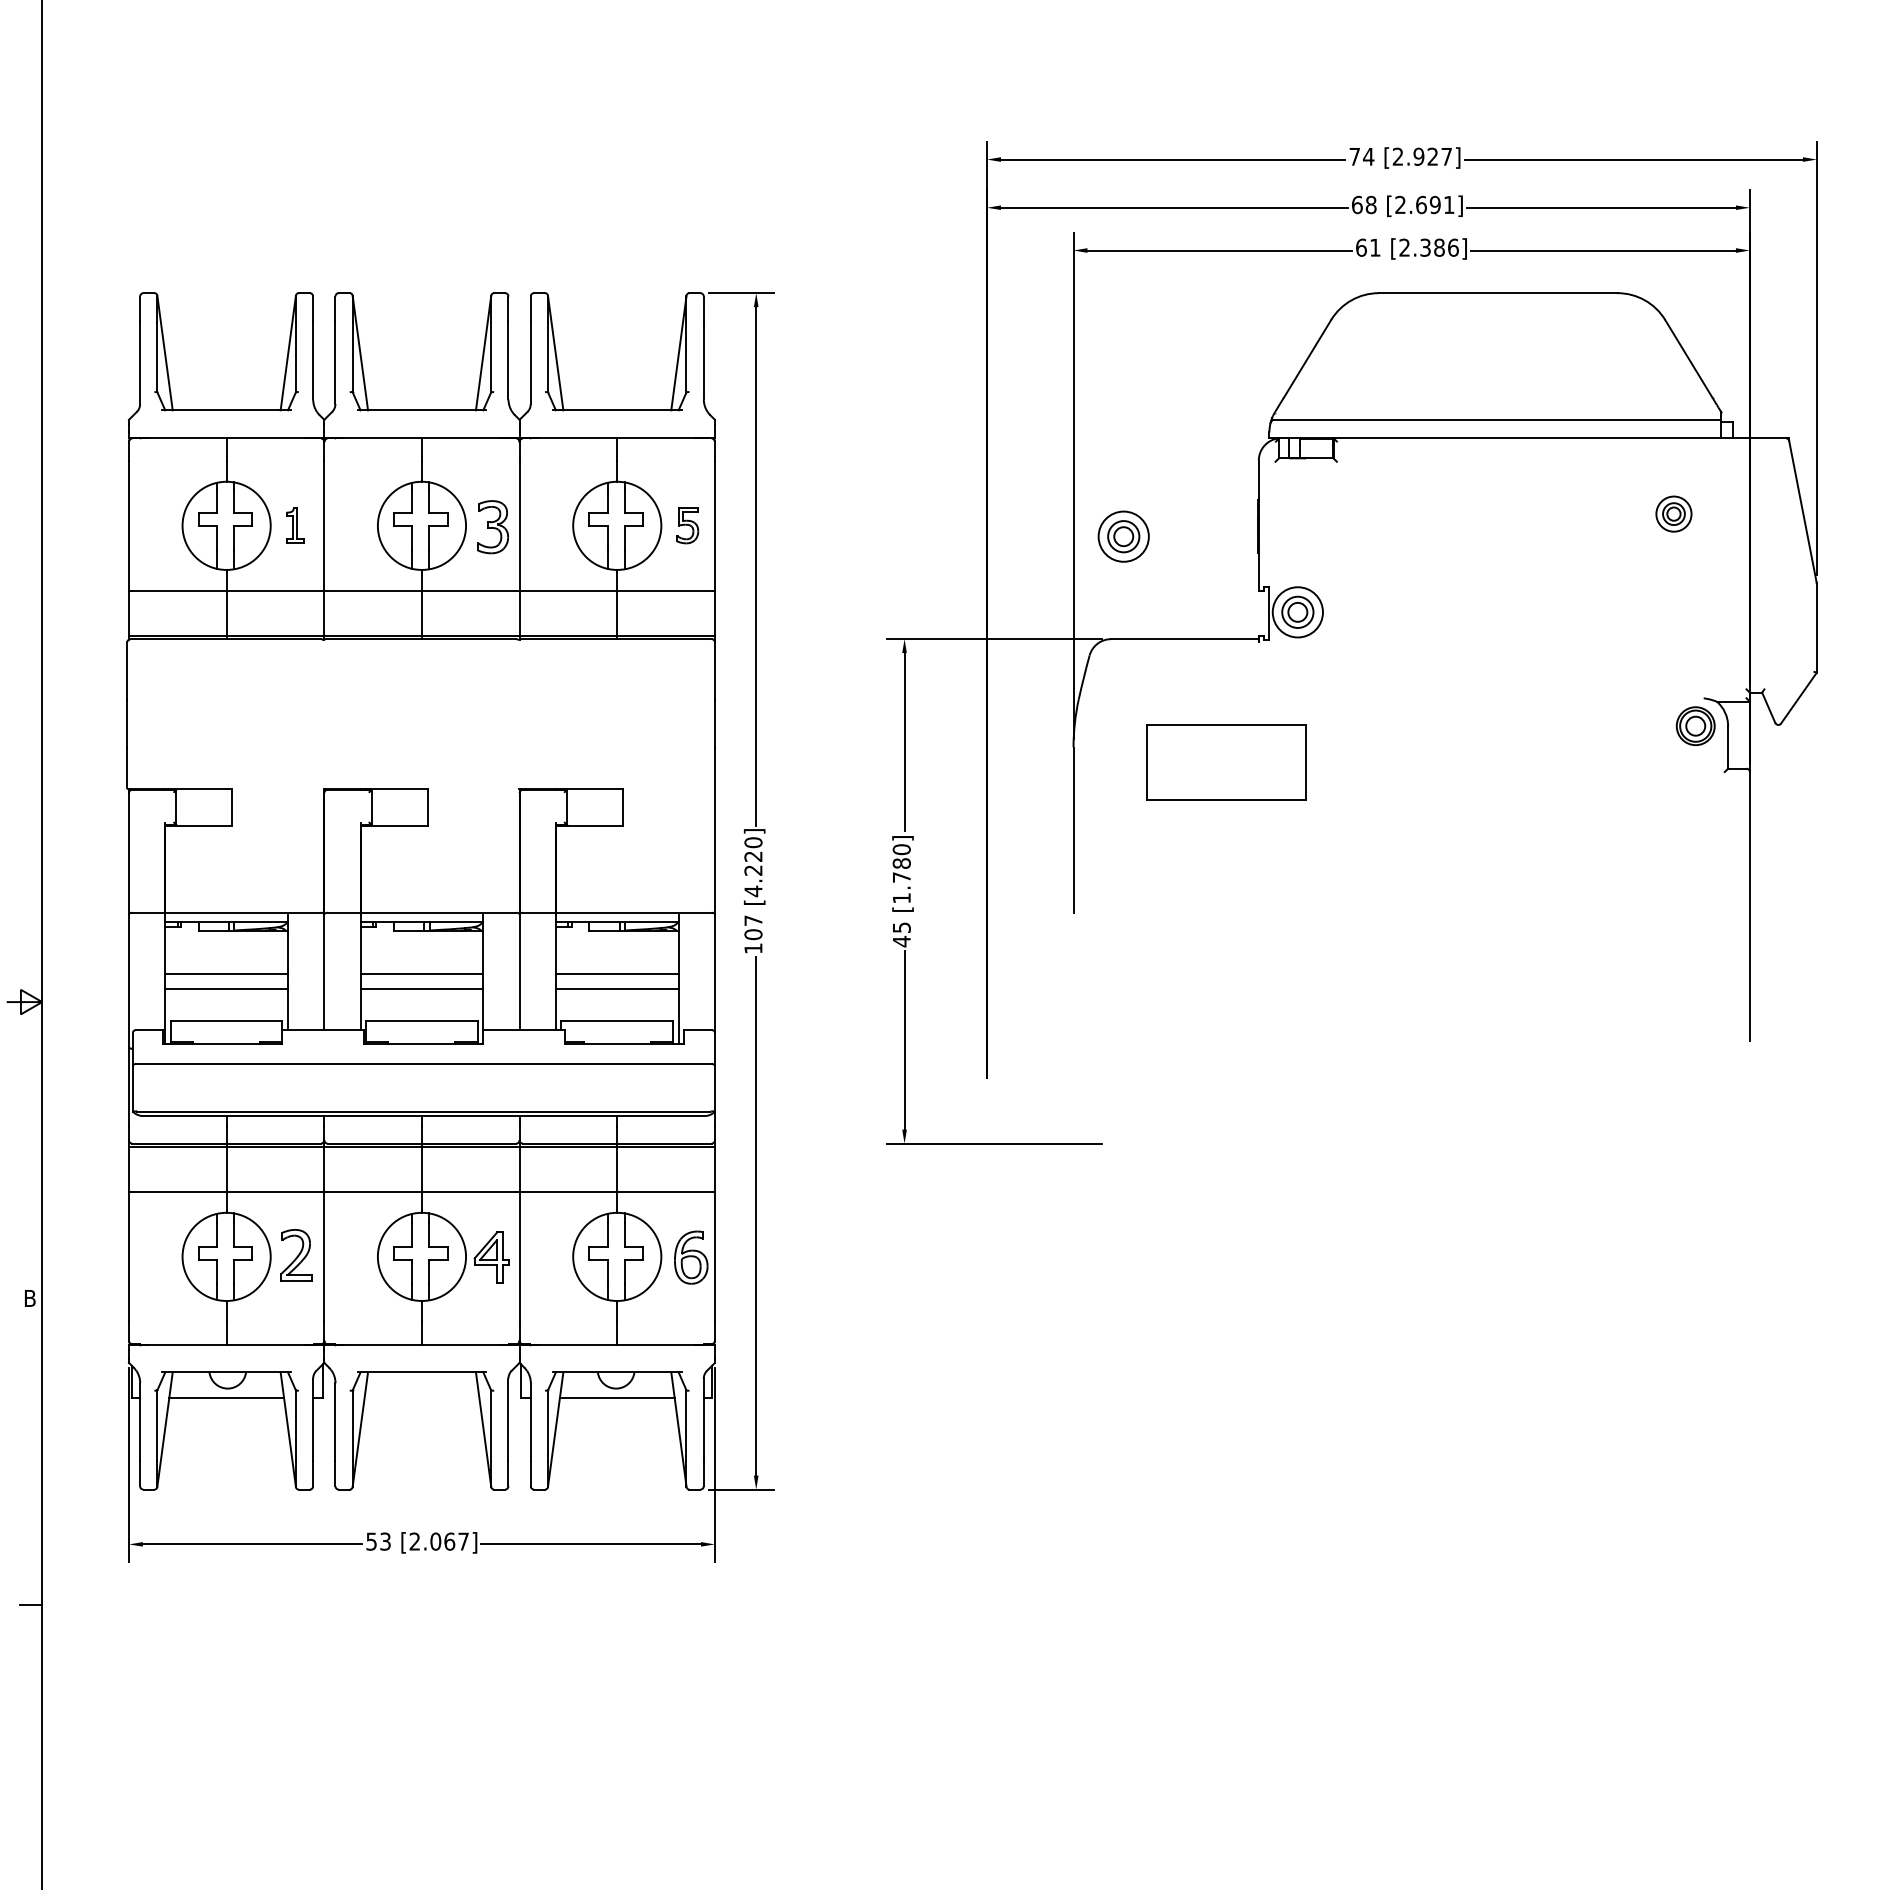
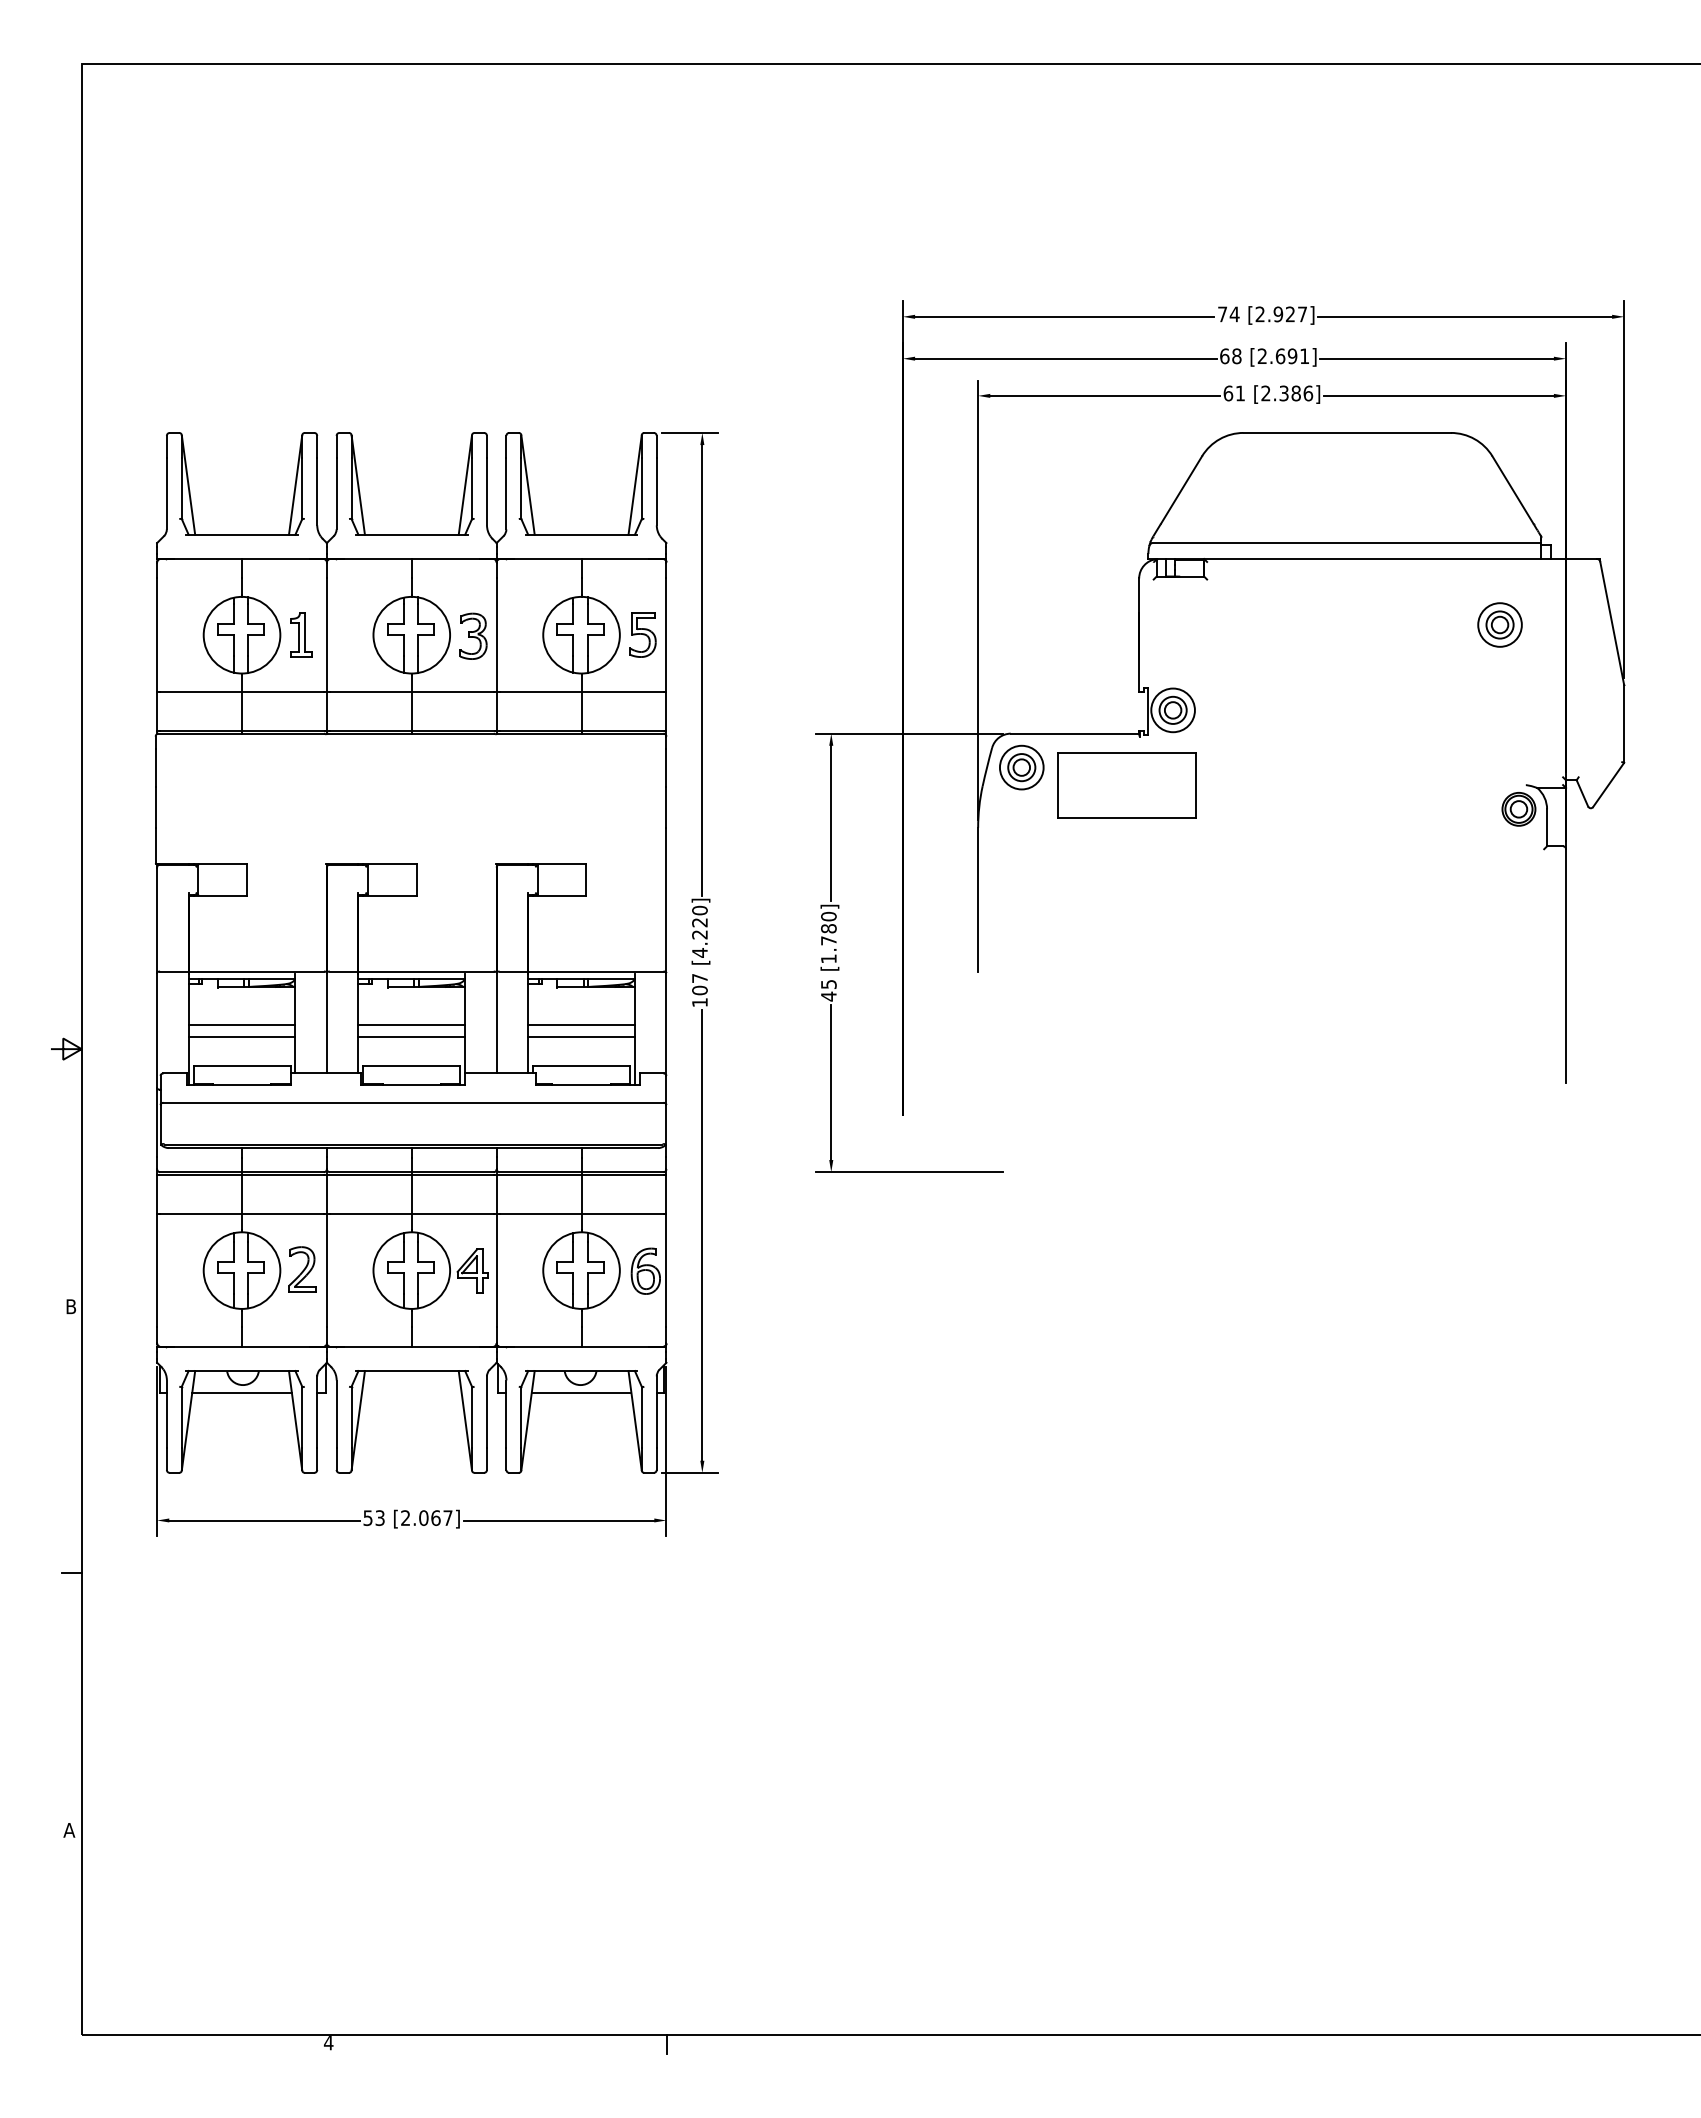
part: (1673, 513) -> (1499, 624), size x1.43
part: (295, 525) -> (301, 634), size x1.43
part: (687, 525) -> (642, 634), size x1.43
part: (1123, 536) -> (1021, 767), moved
part: (1225, 762) -> (1126, 785), moved

